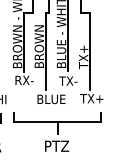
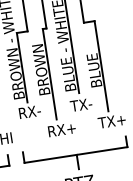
text: (83, 54) -> (94, 71), TX+ -> BLUE
text: (51, 99) -> (64, 129), BLUE -> RX+

